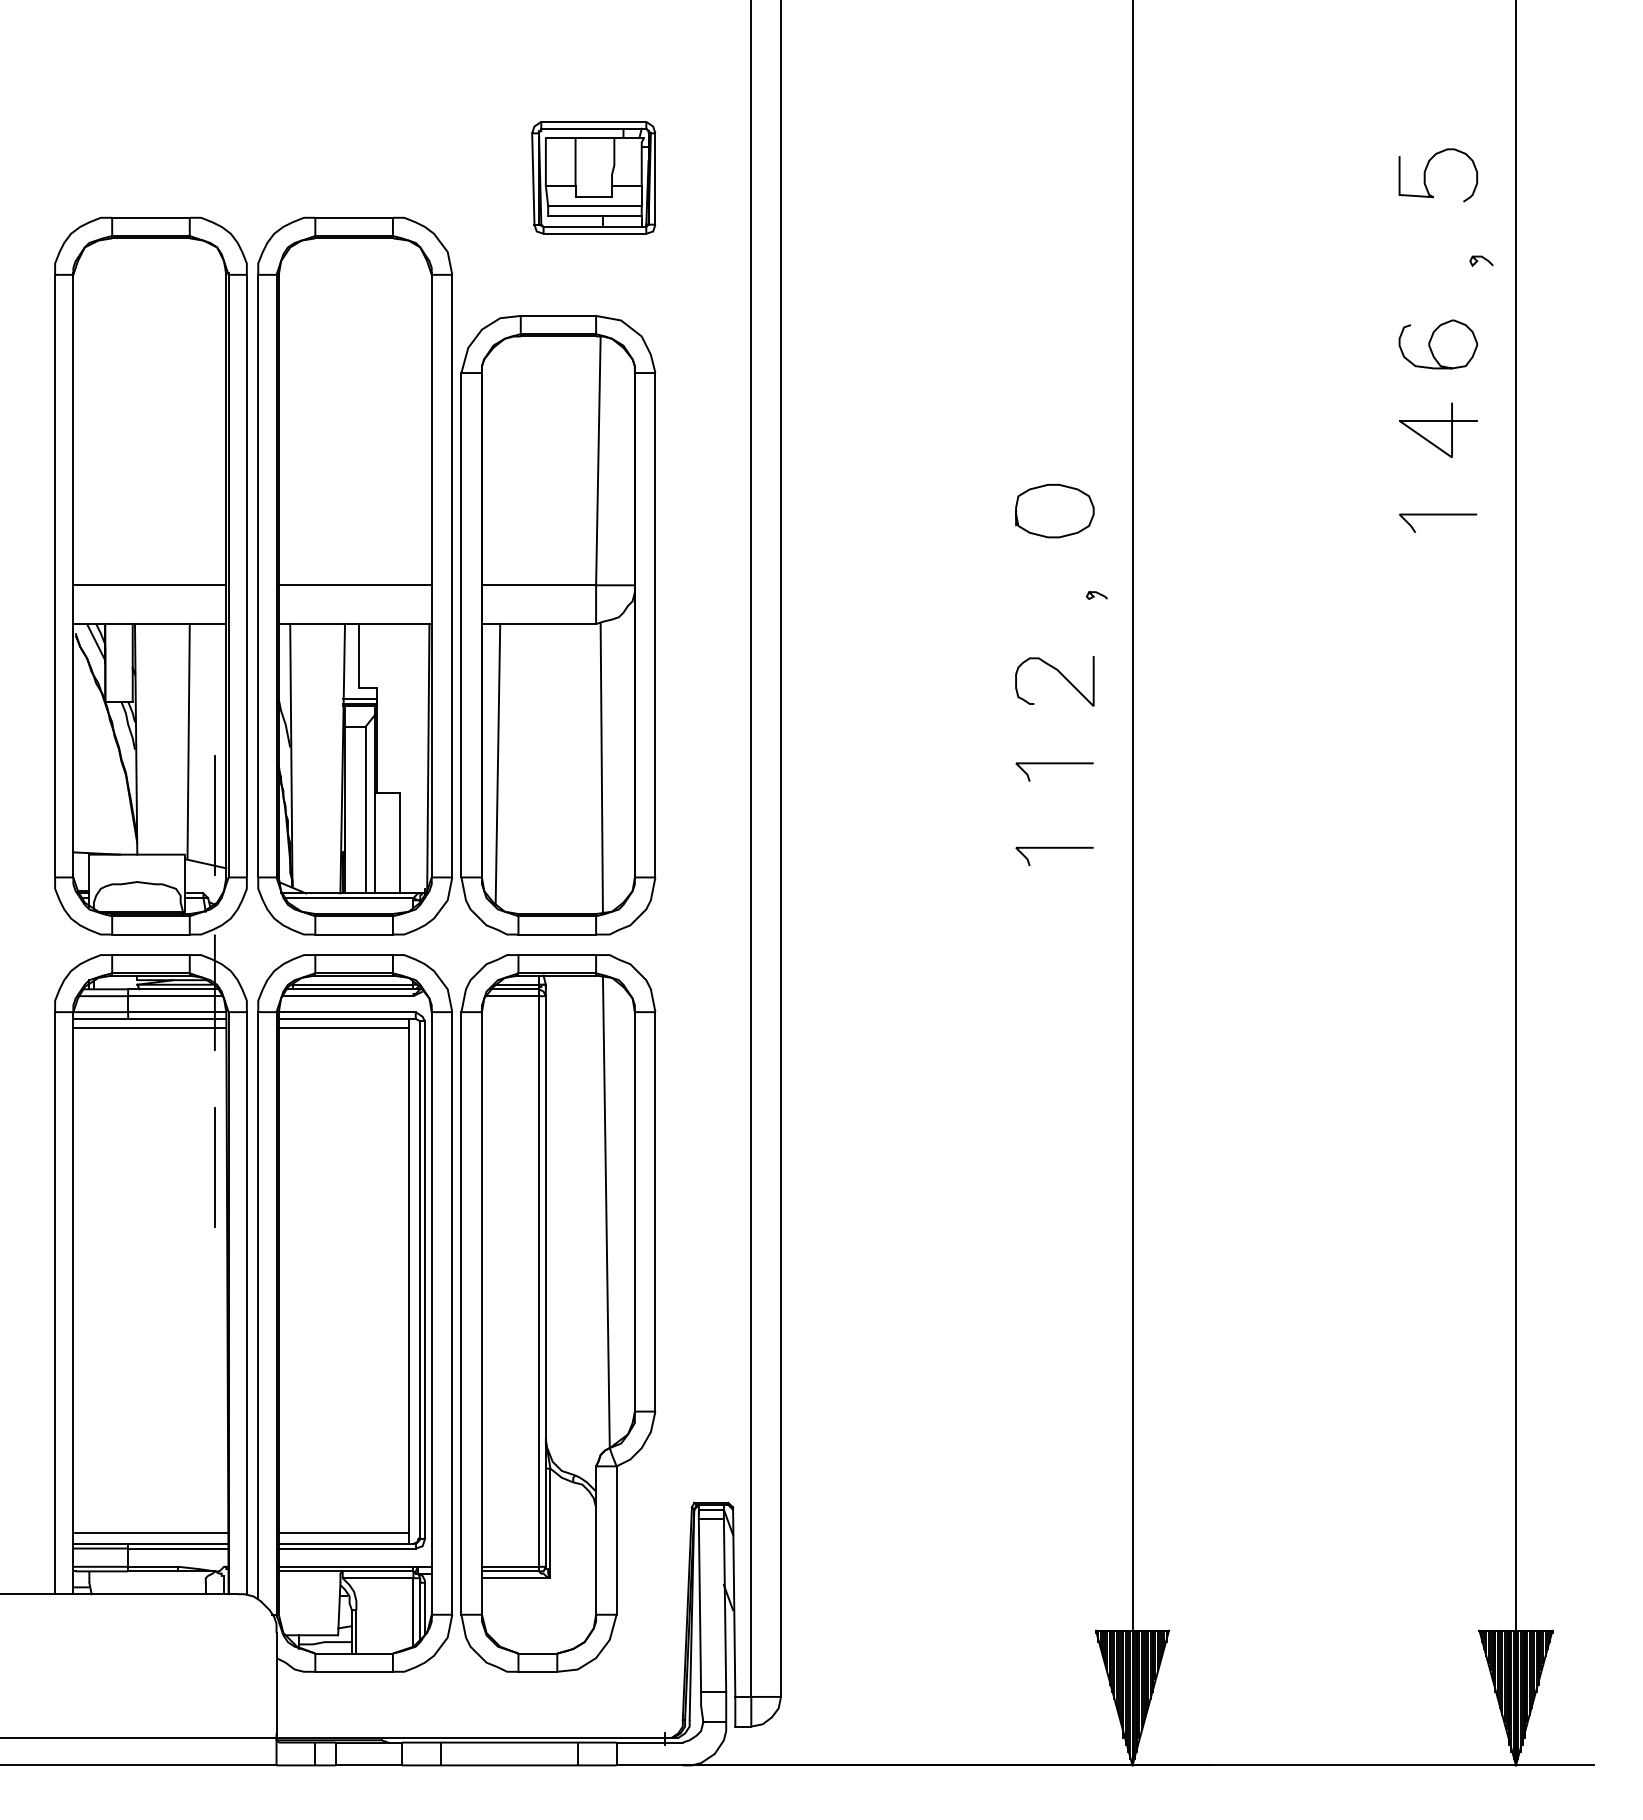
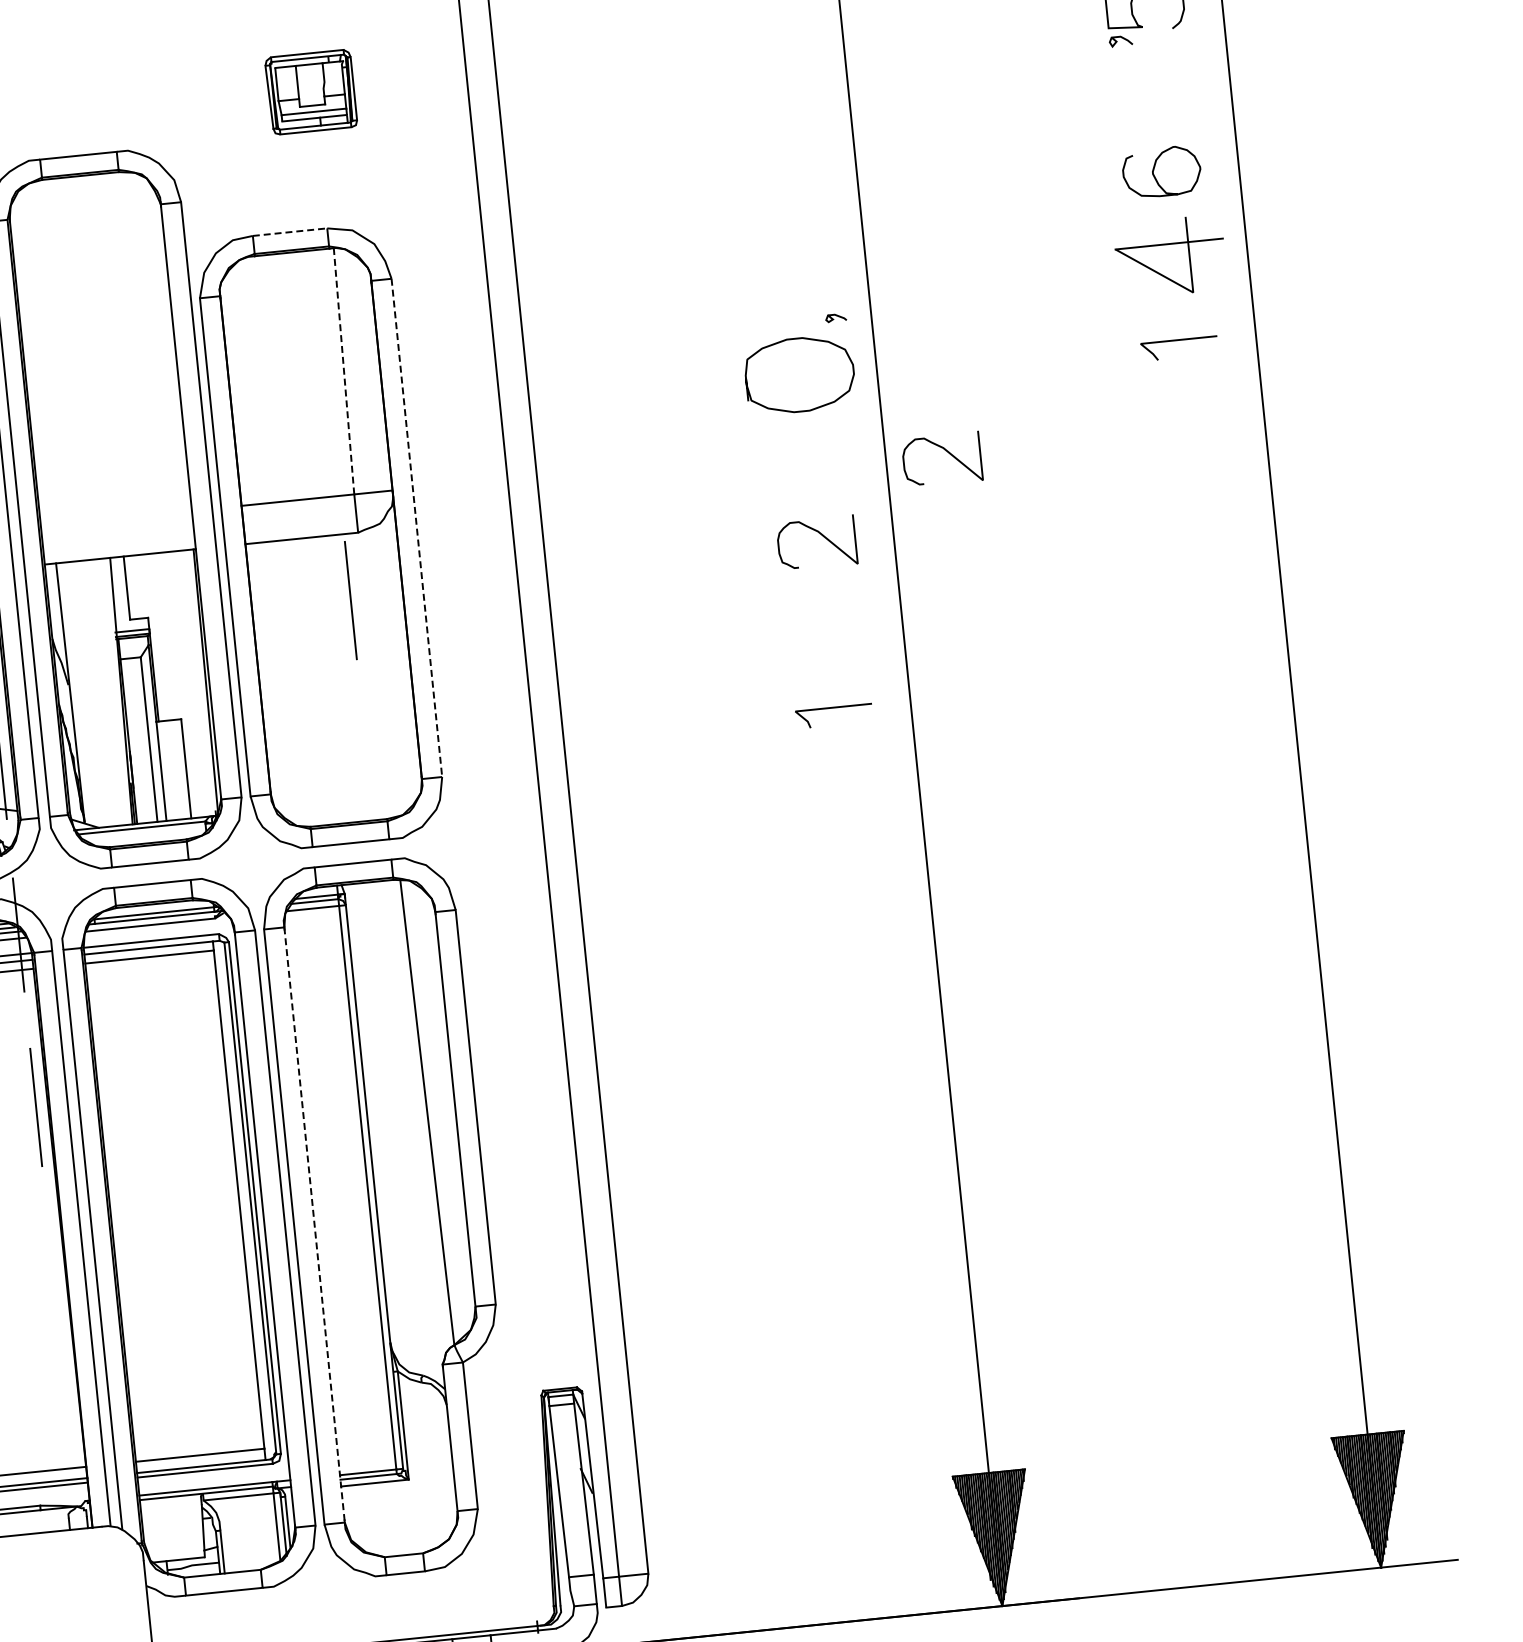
part: (593, 177) -> (310, 91), size x0.7
curve: (1482, 258) -> (1121, 38), moved
line: (558, 315) -> (290, 231), solid -> dashed
part: (1438, 429) -> (1170, 256), size x1.4
line: (598, 460) -> (344, 370), solid -> dashed
part: (1054, 511) -> (799, 375), size x1.4
line: (354, 585) -> (115, 518), removed
curve: (1096, 593) -> (835, 316), moved
curve: (1194, 603) -> (947, 452), added
line: (655, 625) -> (416, 528), solid -> dashed
line: (581, 691) -> (350, 600), added
line: (497, 764) -> (274, 681), removed
curve: (1054, 764) -> (824, 625), removed
line: (601, 769) -> (378, 675), removed
line: (481, 1313) -> (314, 1225), solid -> dashed

